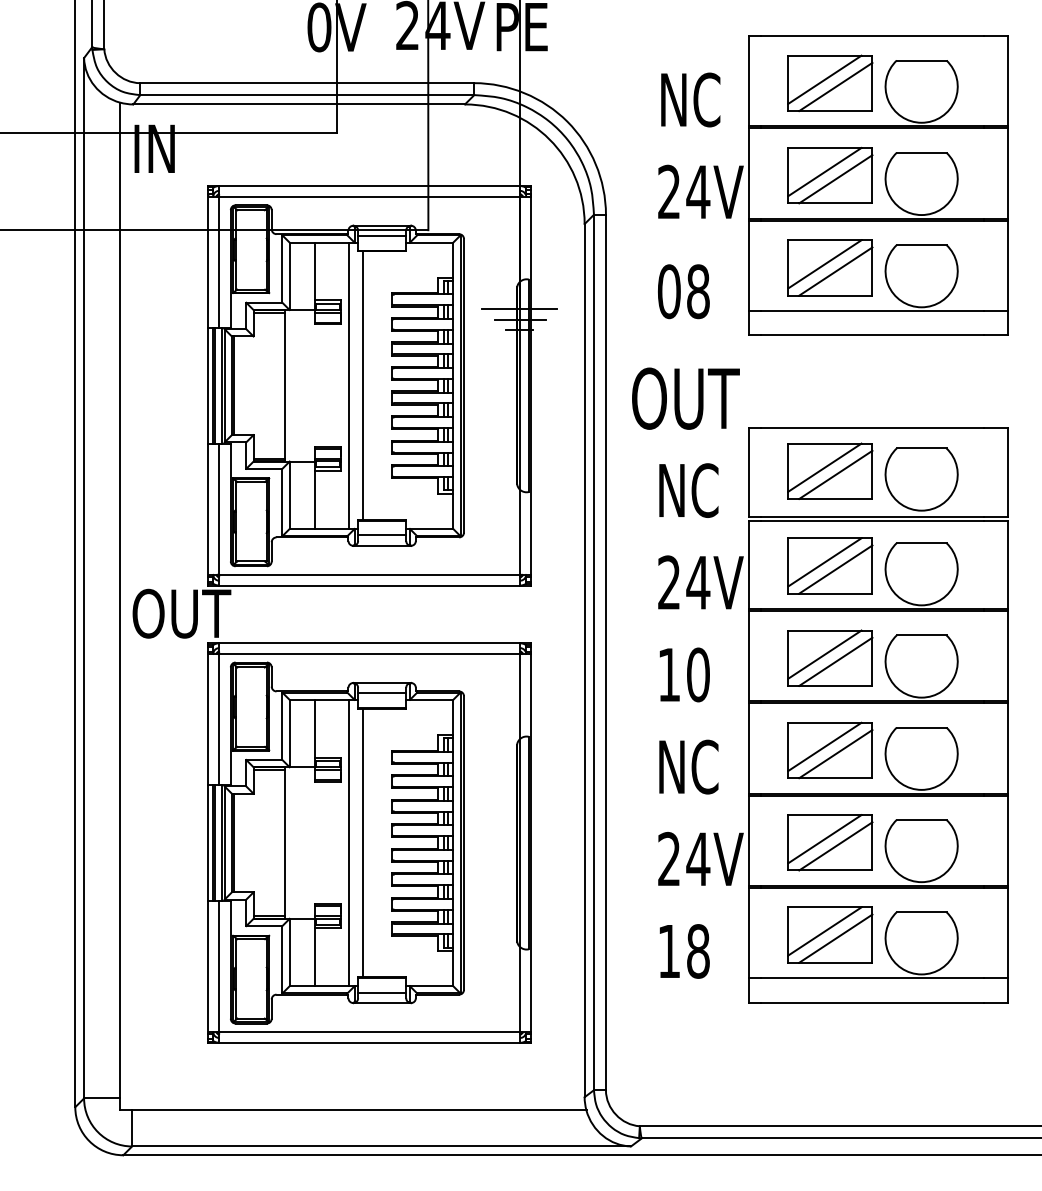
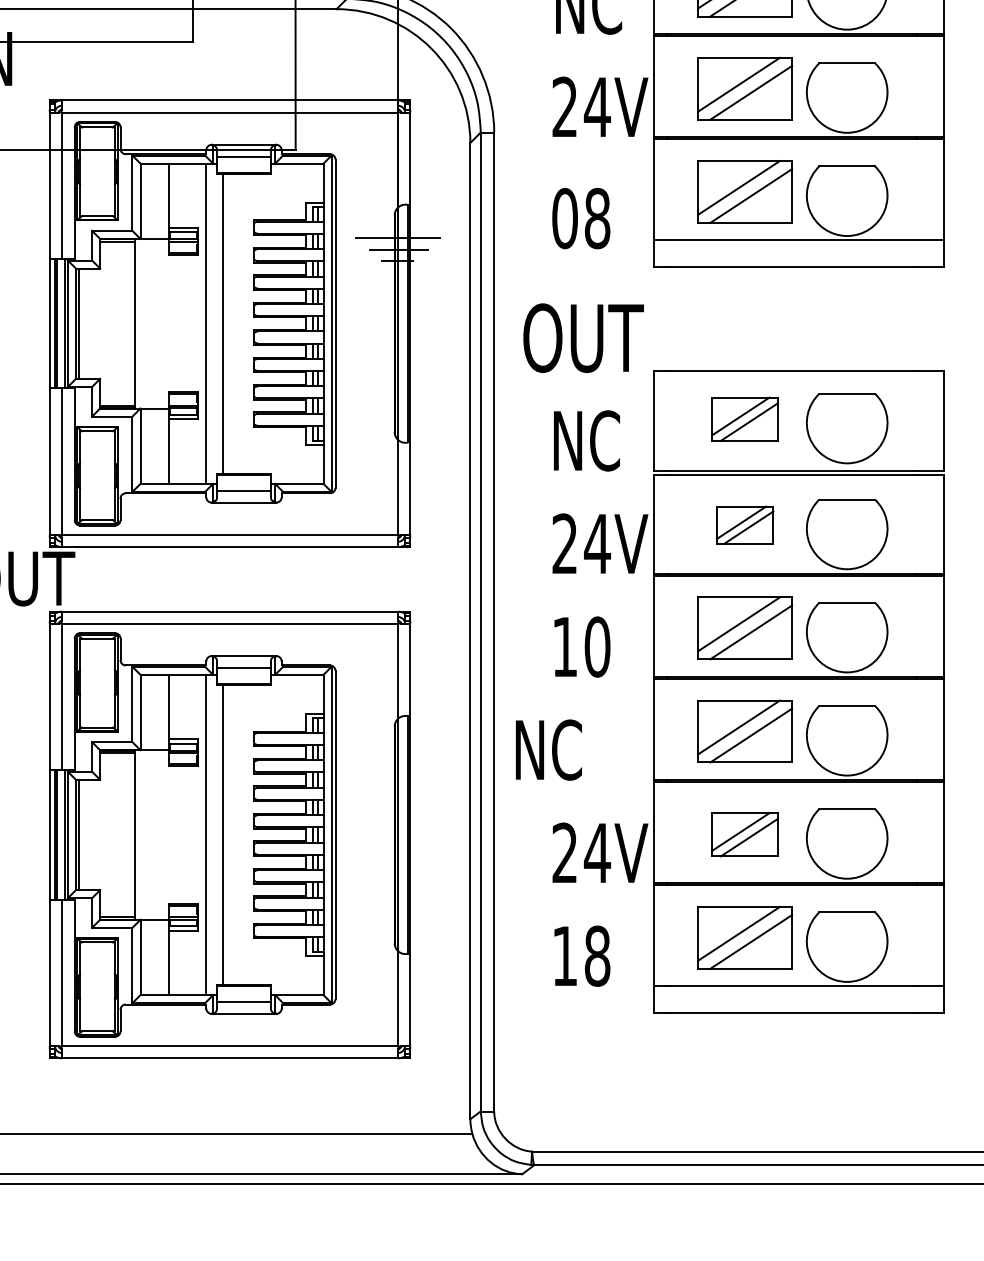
part: (830, 470) -> (745, 418), size x0.7
part: (830, 565) -> (745, 524), size x0.6
text: (688, 766) -> (548, 749), moved
part: (830, 842) -> (745, 834), size x0.7

